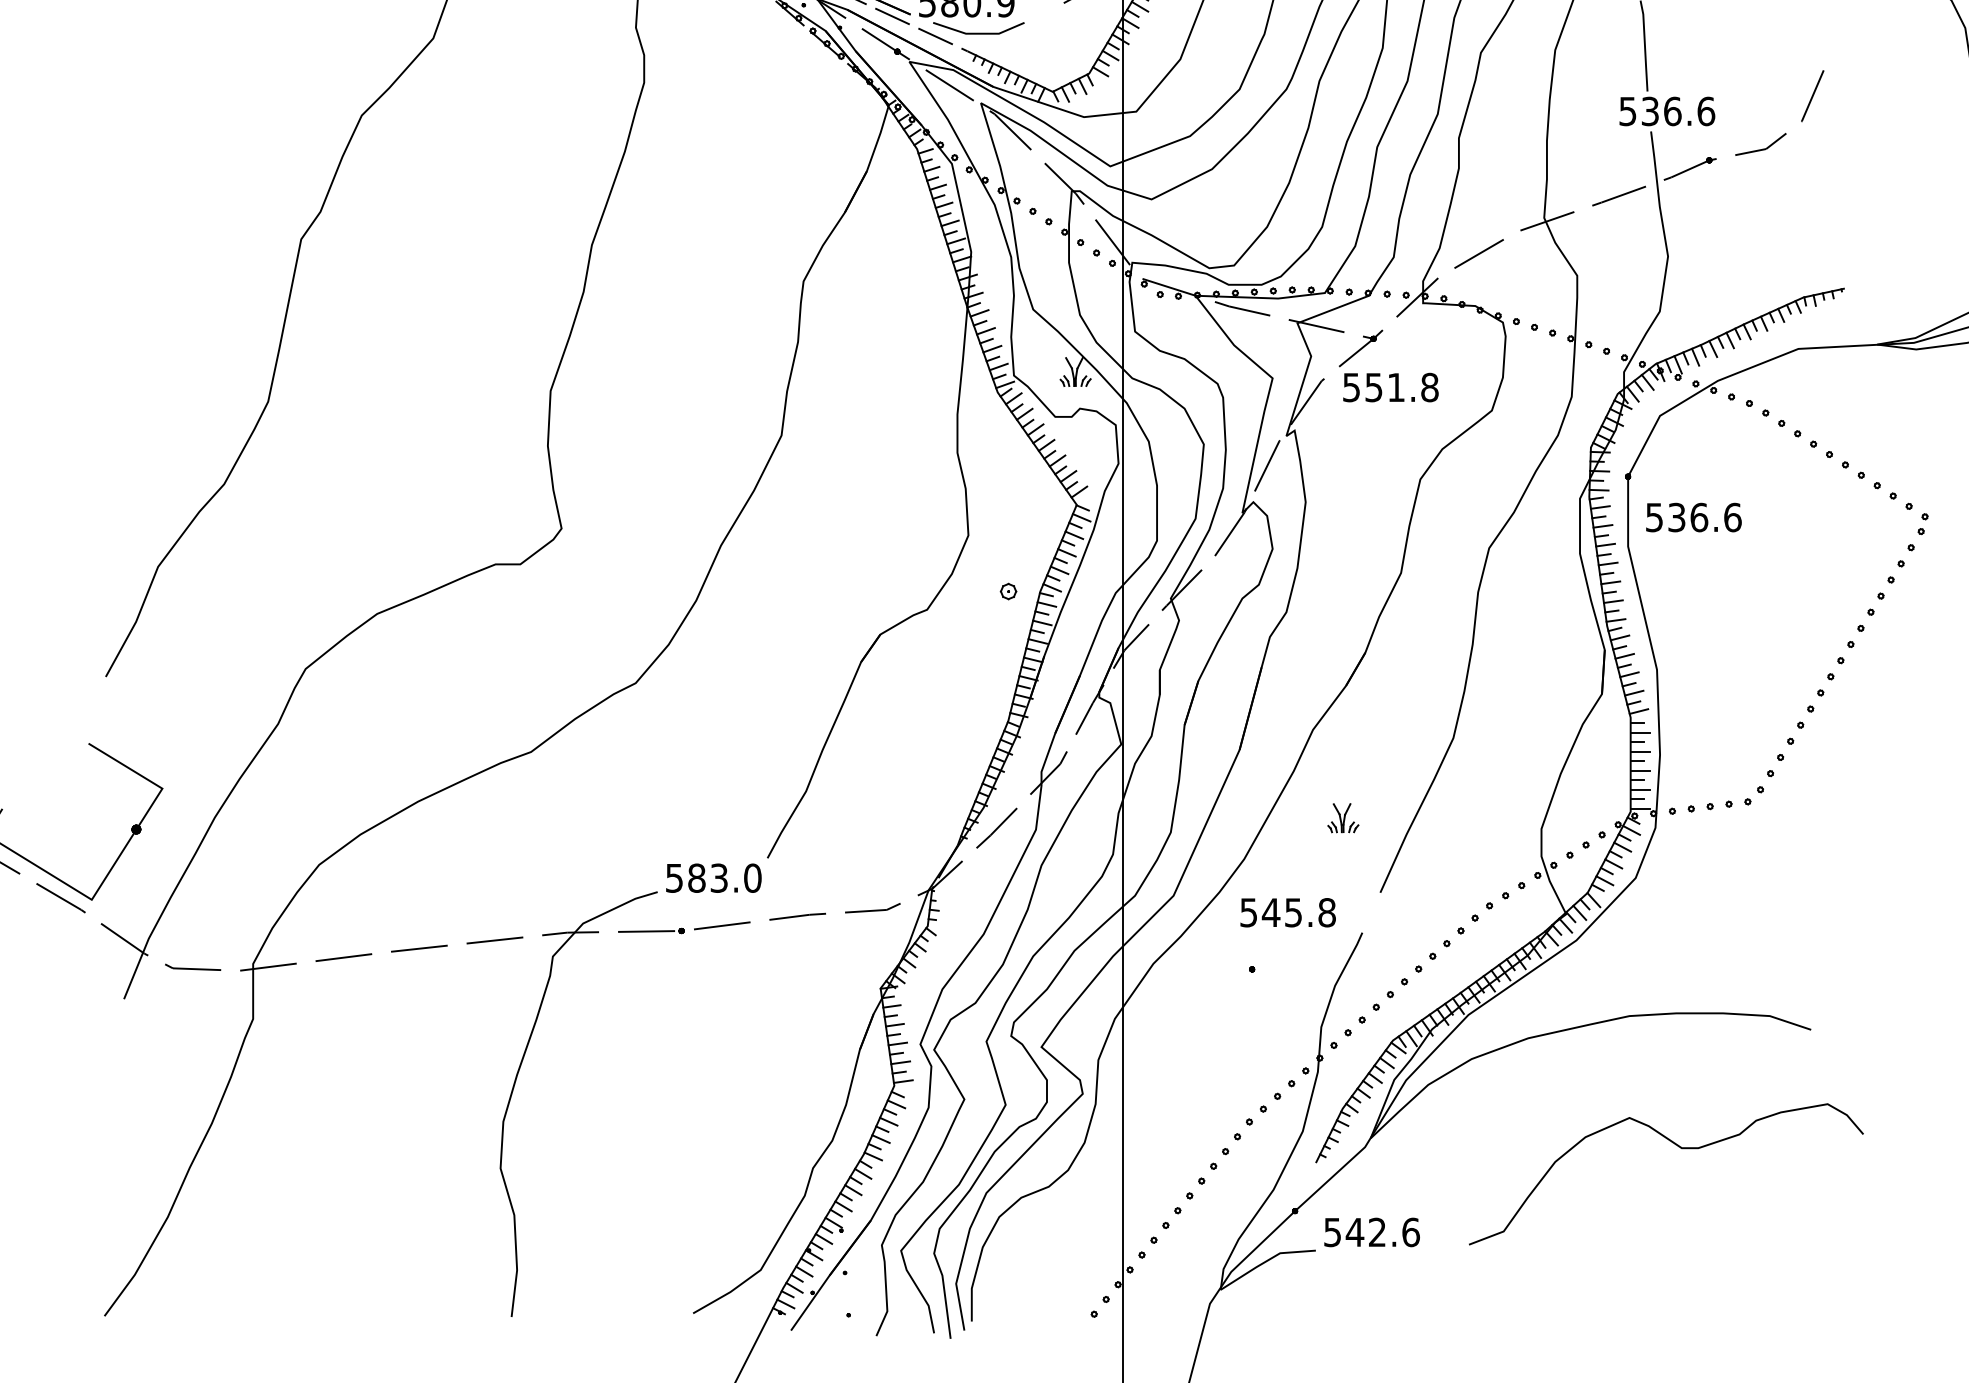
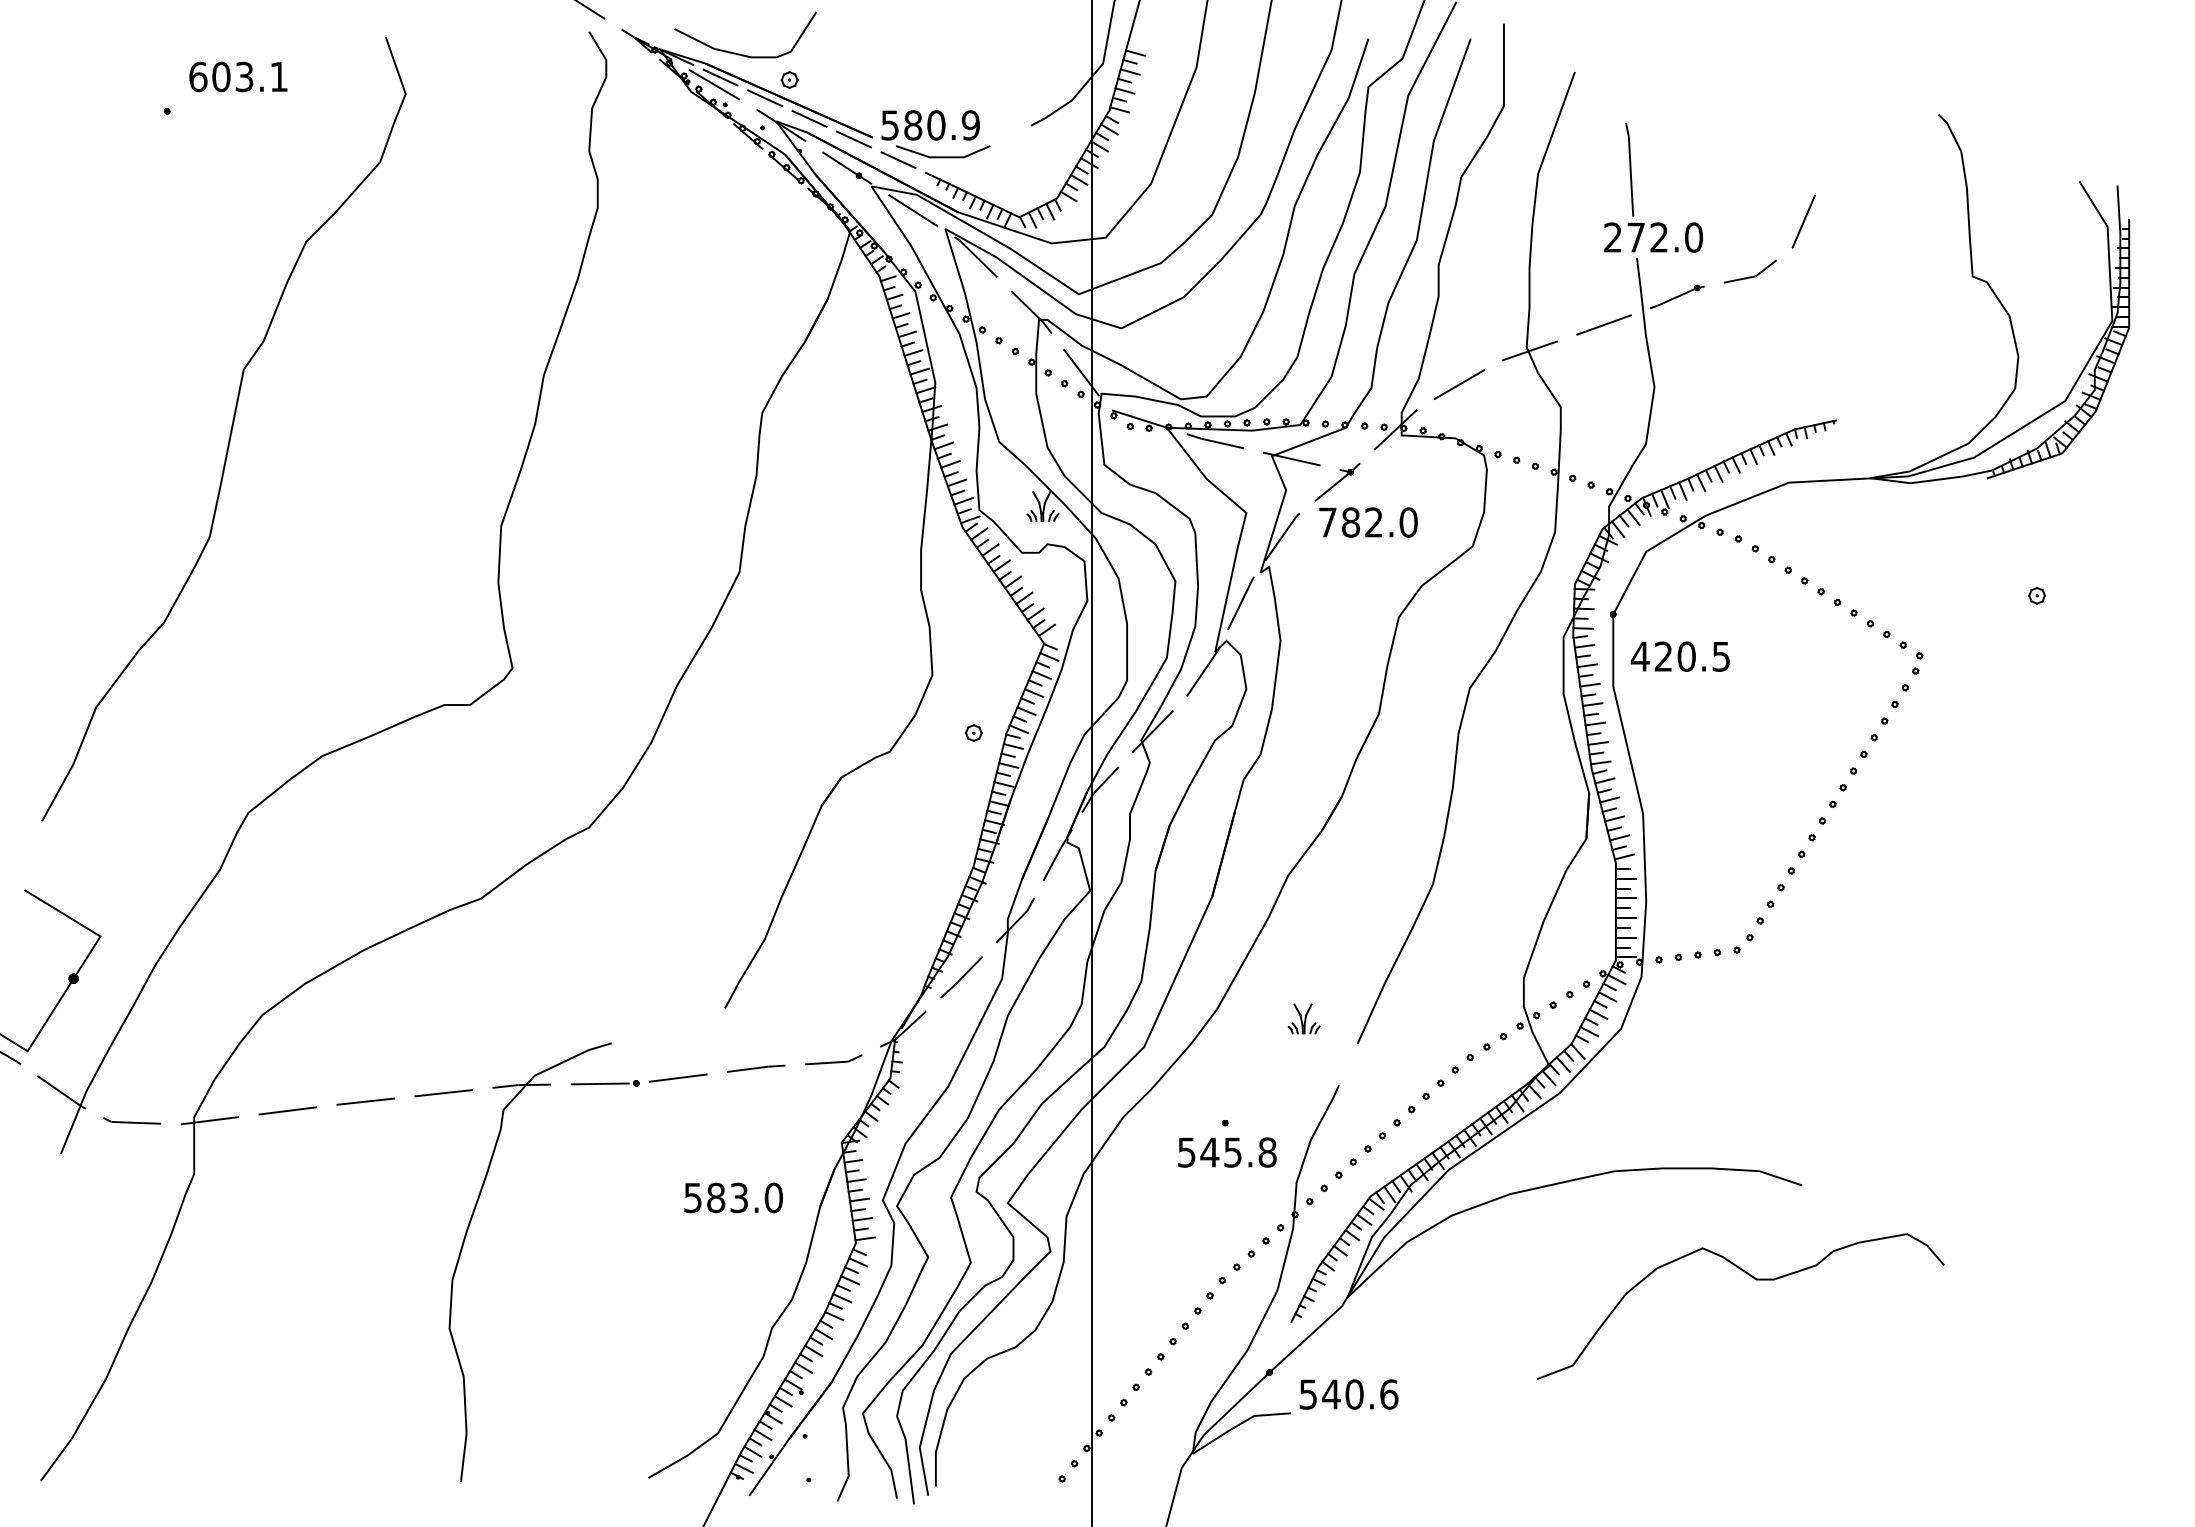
text: (1667, 111) -> (1653, 237), 536.6 -> 272.0
text: (1390, 387) -> (1368, 522), 551.8 -> 782.0
text: (1693, 517) -> (1680, 656), 536.6 -> 420.5
part: (1343, 817) -> (1304, 1018), moved
text: (713, 877) -> (733, 1197), moved
text: (1288, 912) -> (1227, 1152), moved
curve: (1679, 1148) -> (1754, 1279), moved
text: (1377, 1232) -> (1354, 1394), 542.6 -> 540.6

